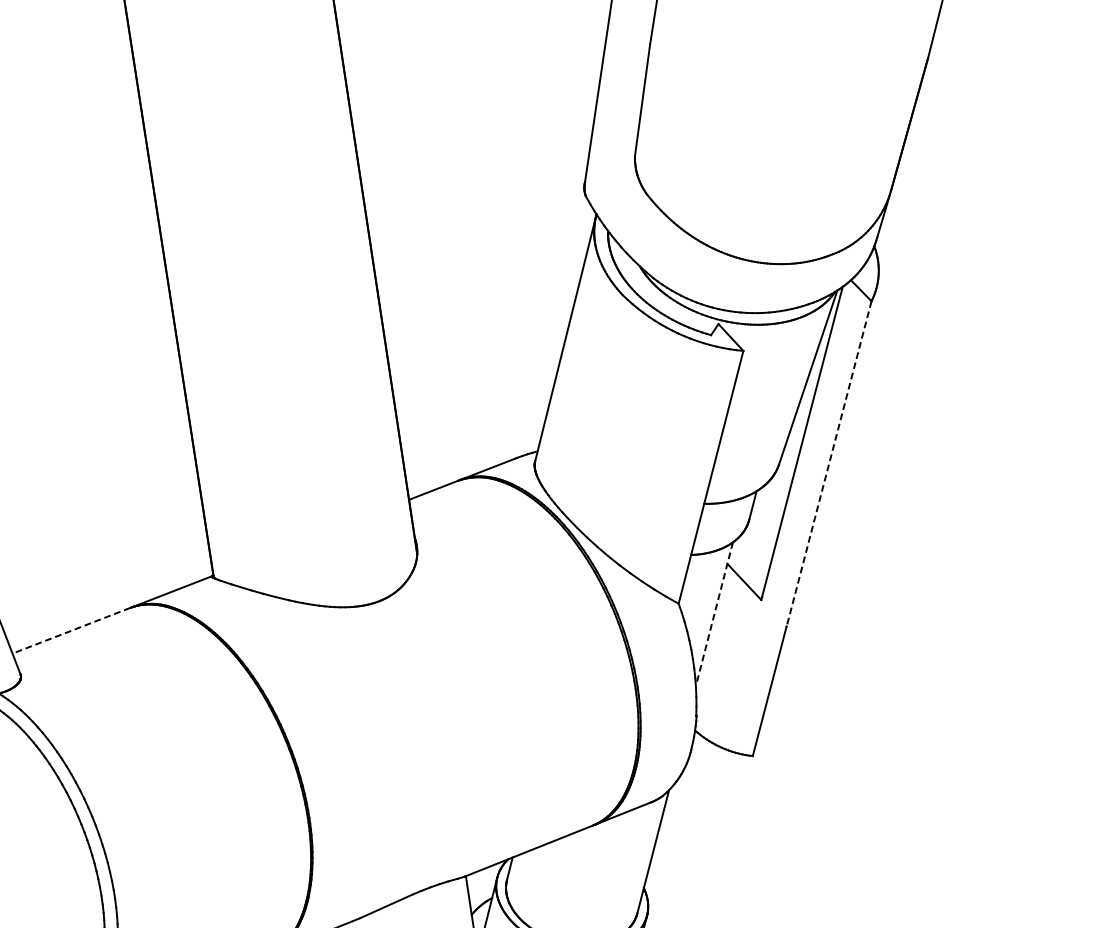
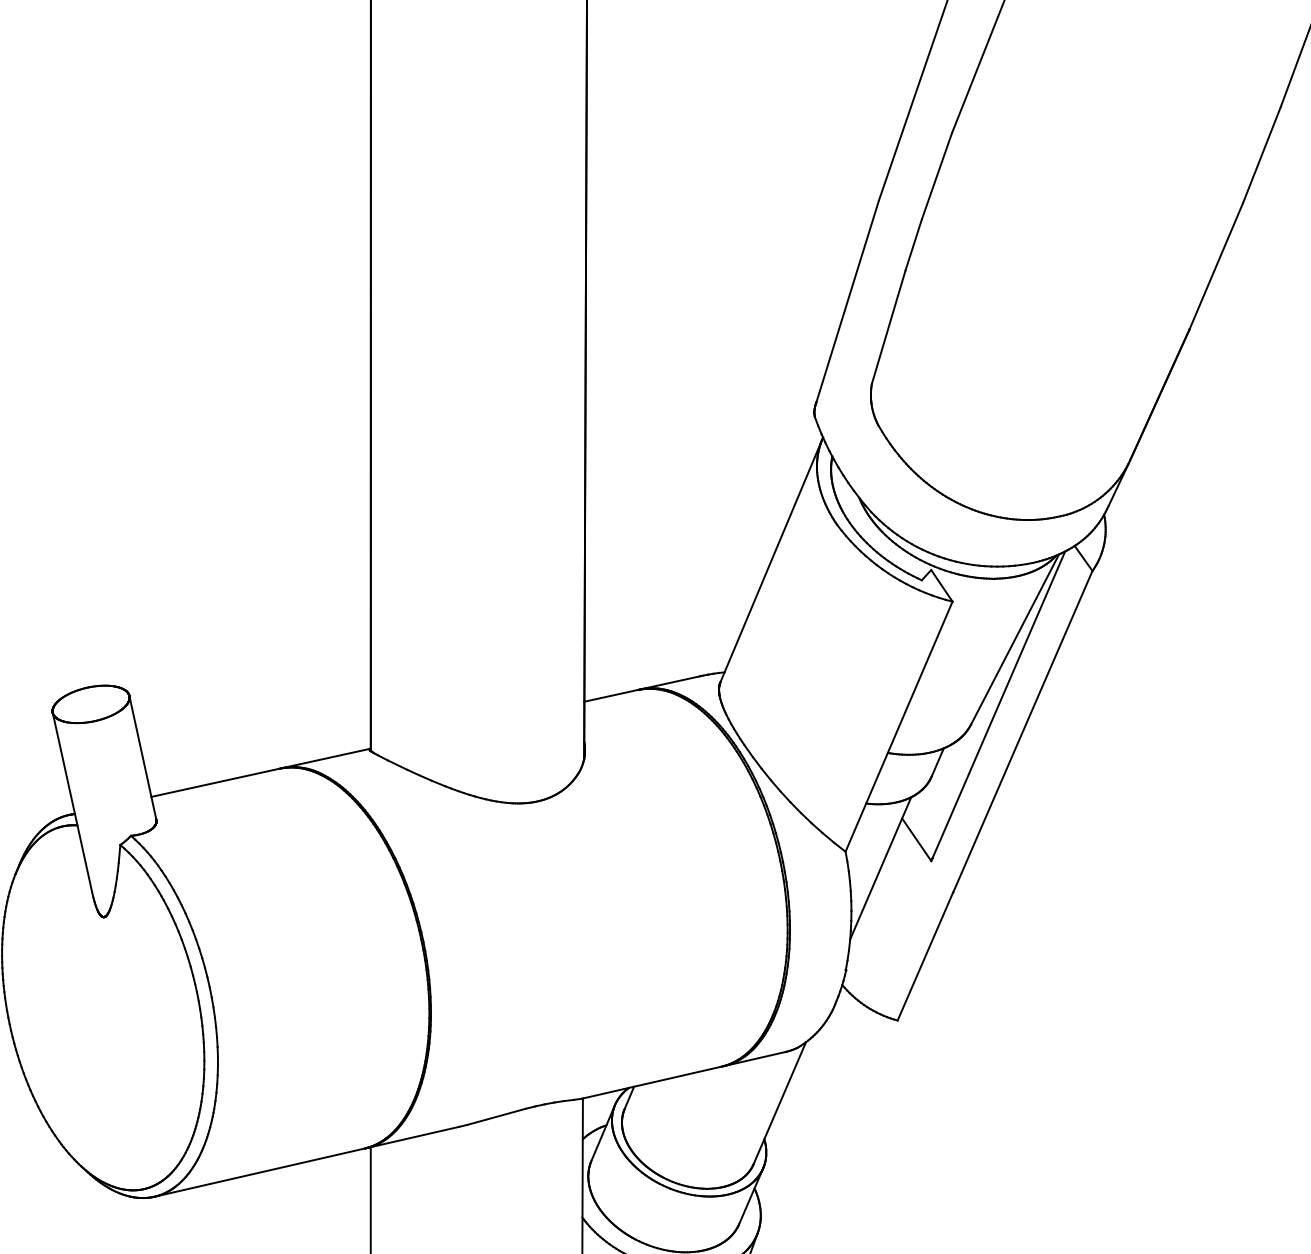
line: (828, 464) -> (1022, 732), dashed -> solid
line: (714, 614) -> (880, 868), dashed -> solid
line: (71, 630) -> (215, 782), dashed -> solid

